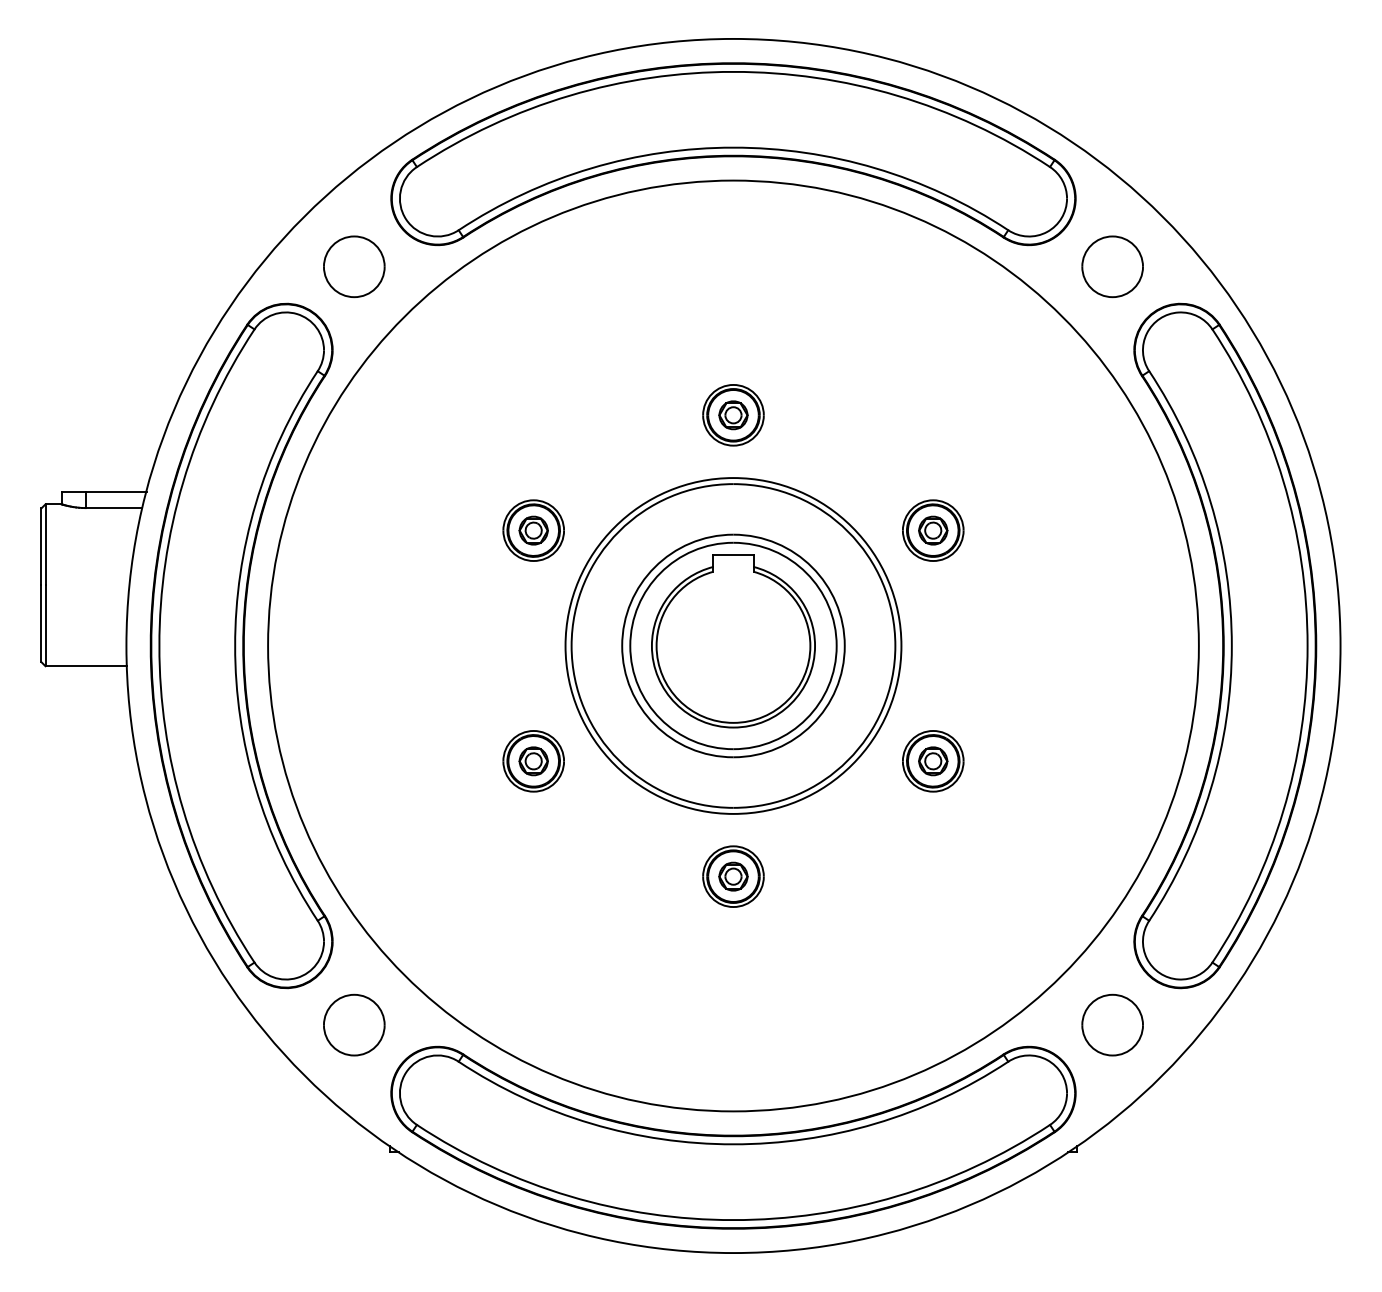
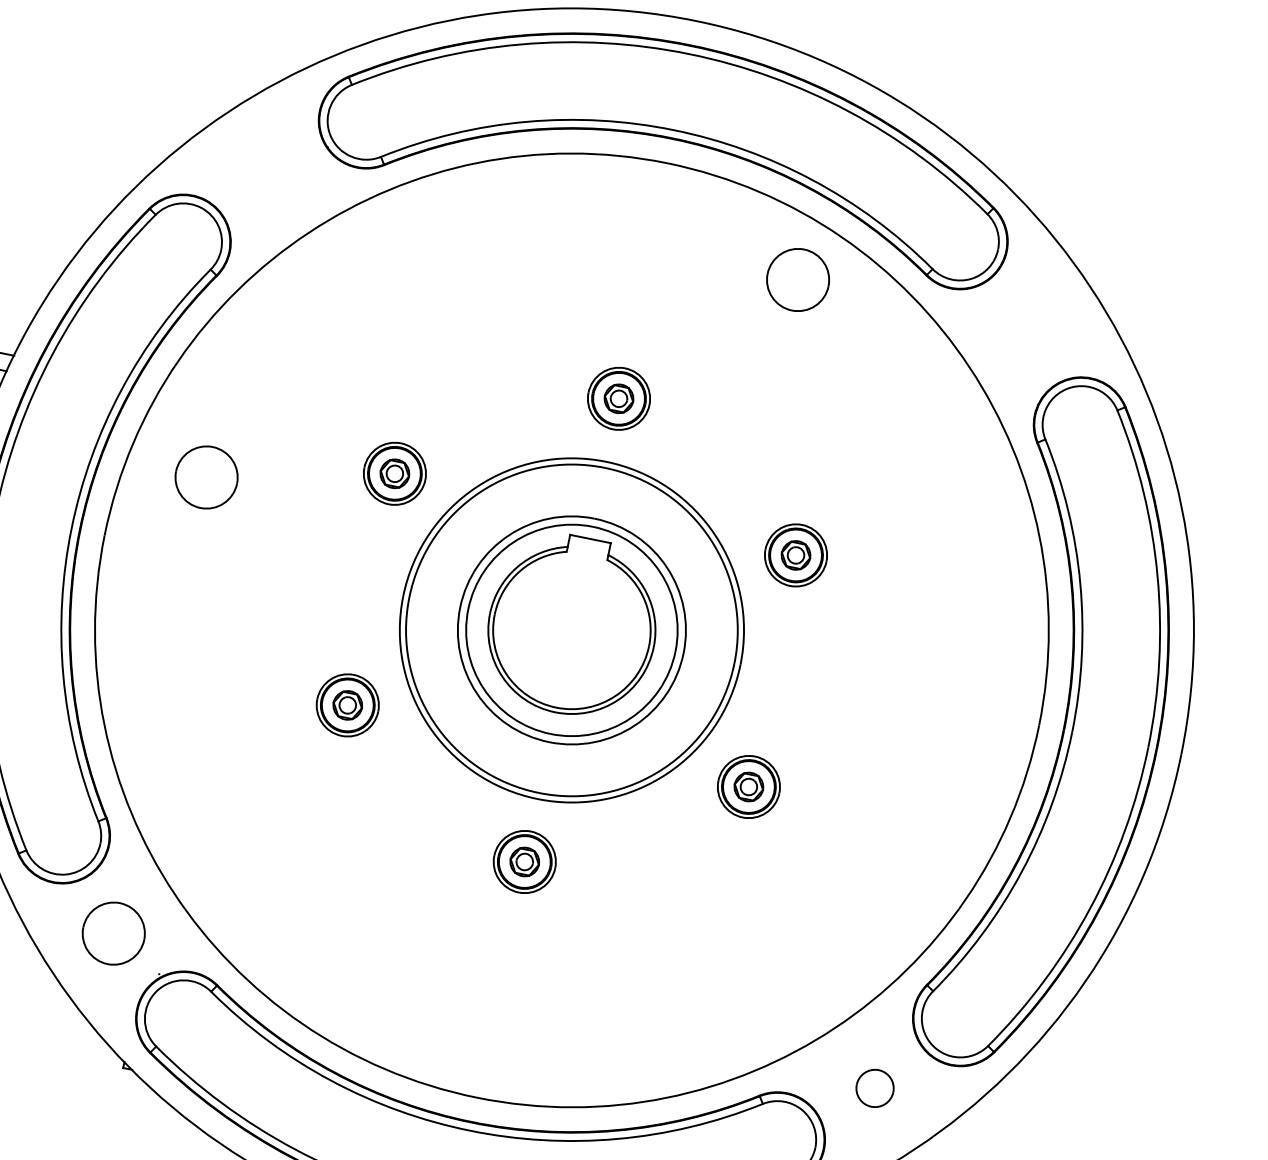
part: (354, 266) -> (206, 477), moved
part: (1112, 266) -> (798, 279), moved
part: (1112, 1024) -> (875, 1087), size x0.6

